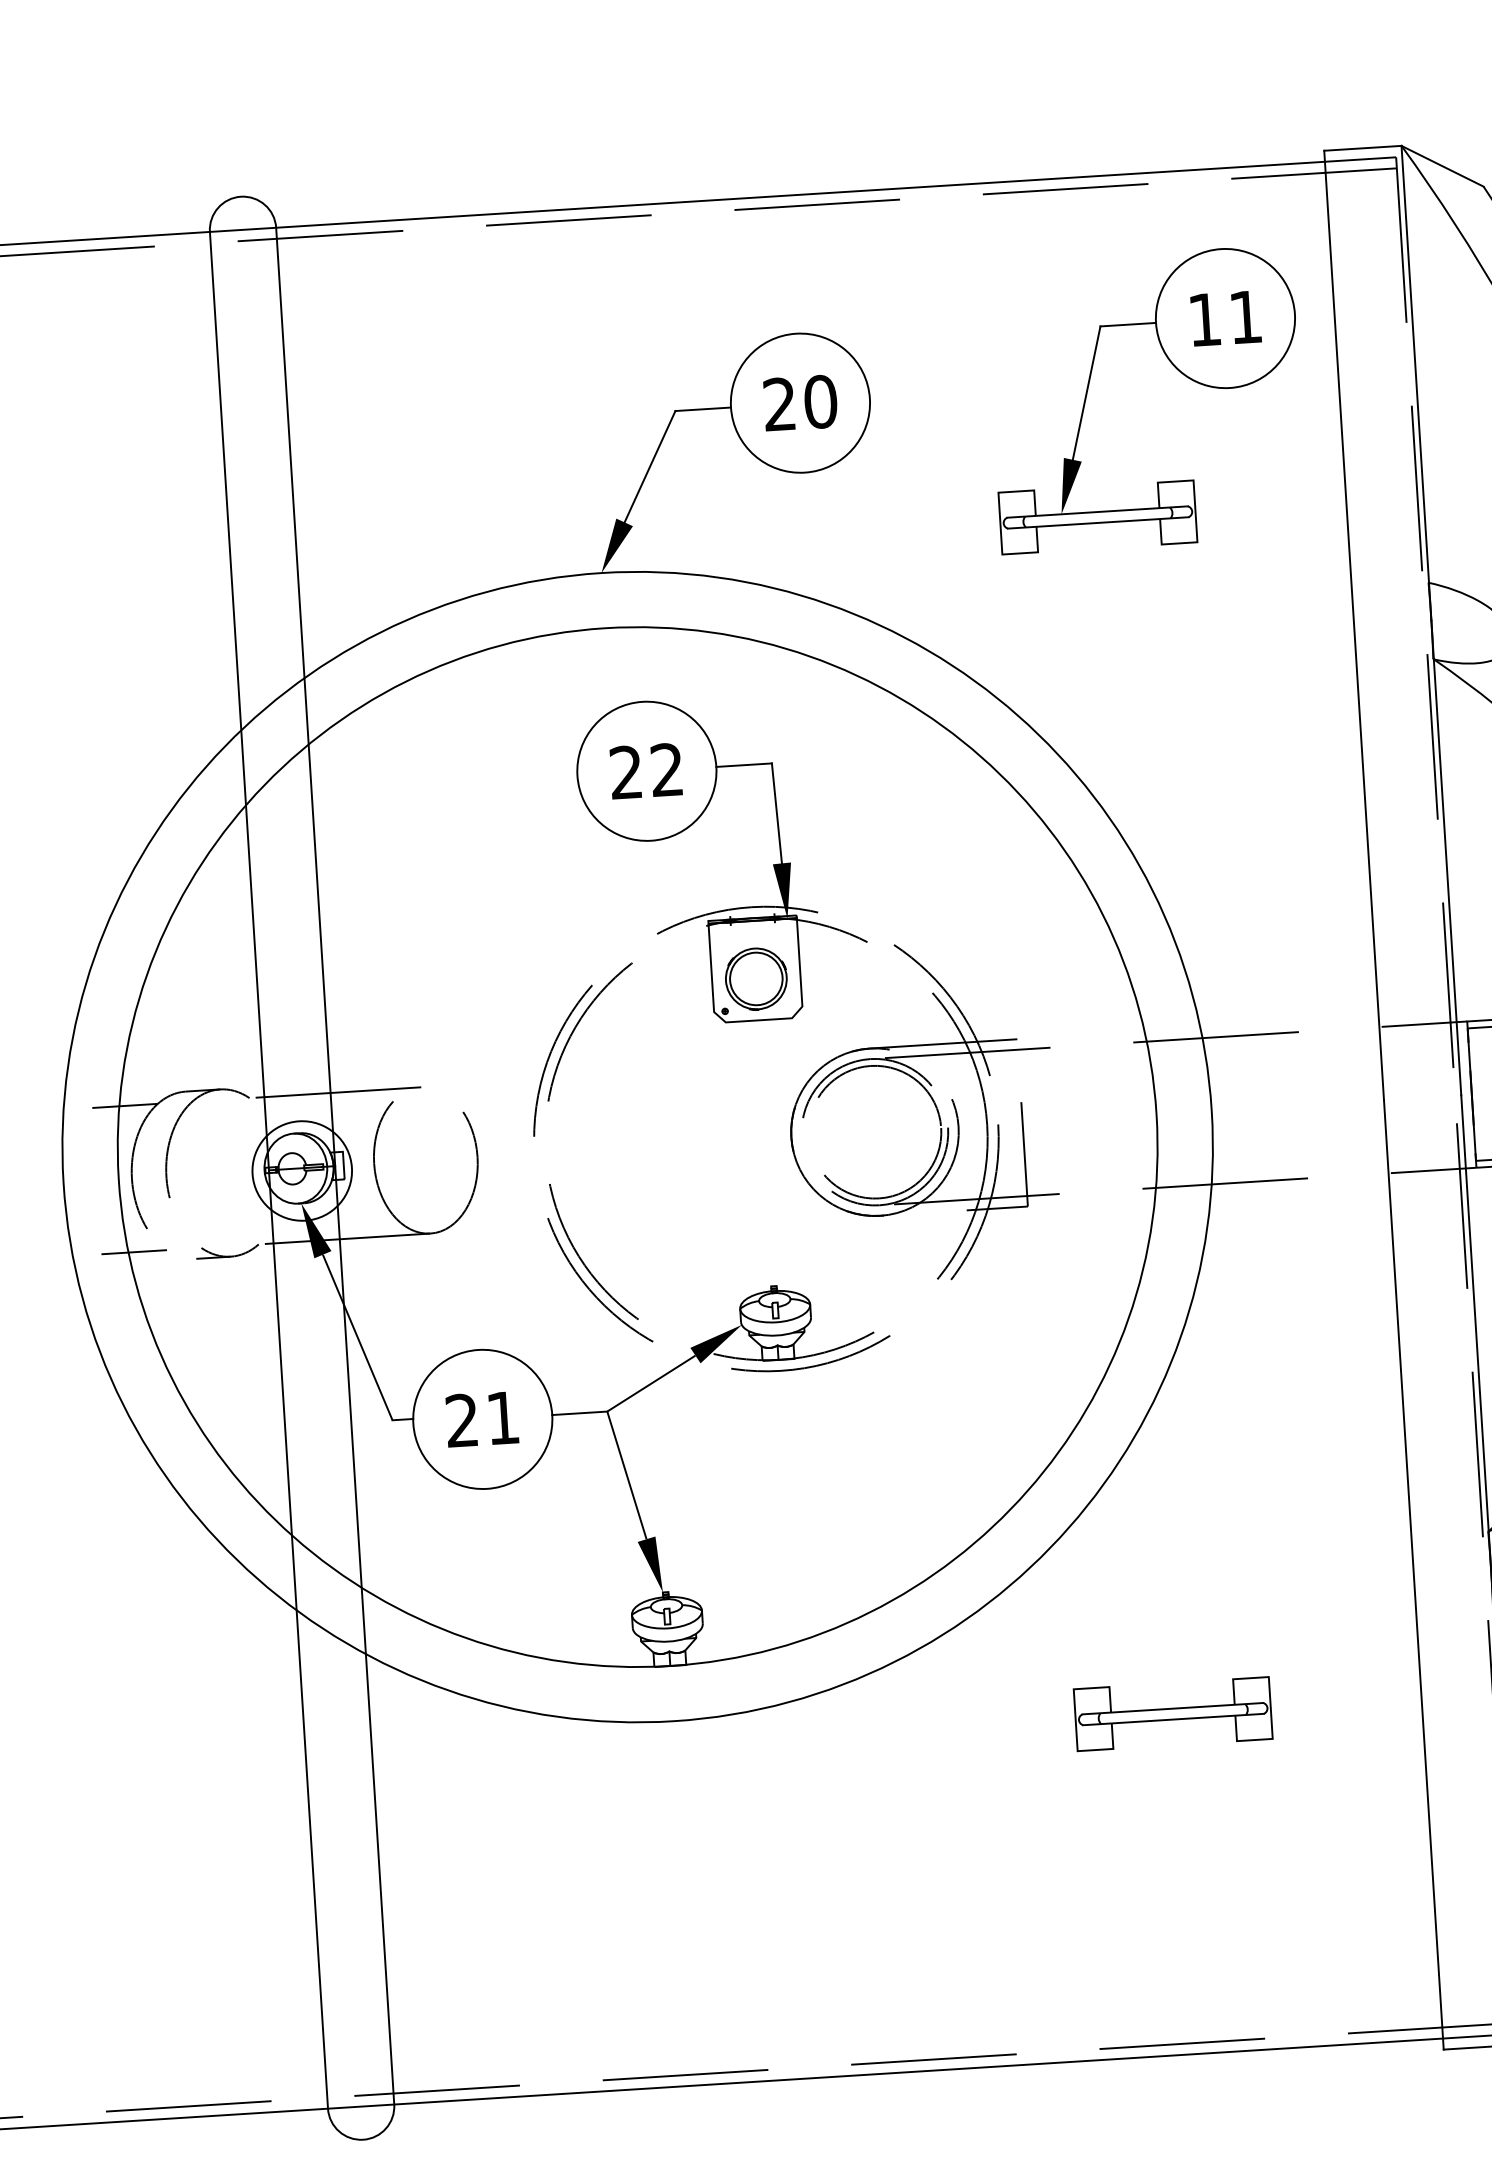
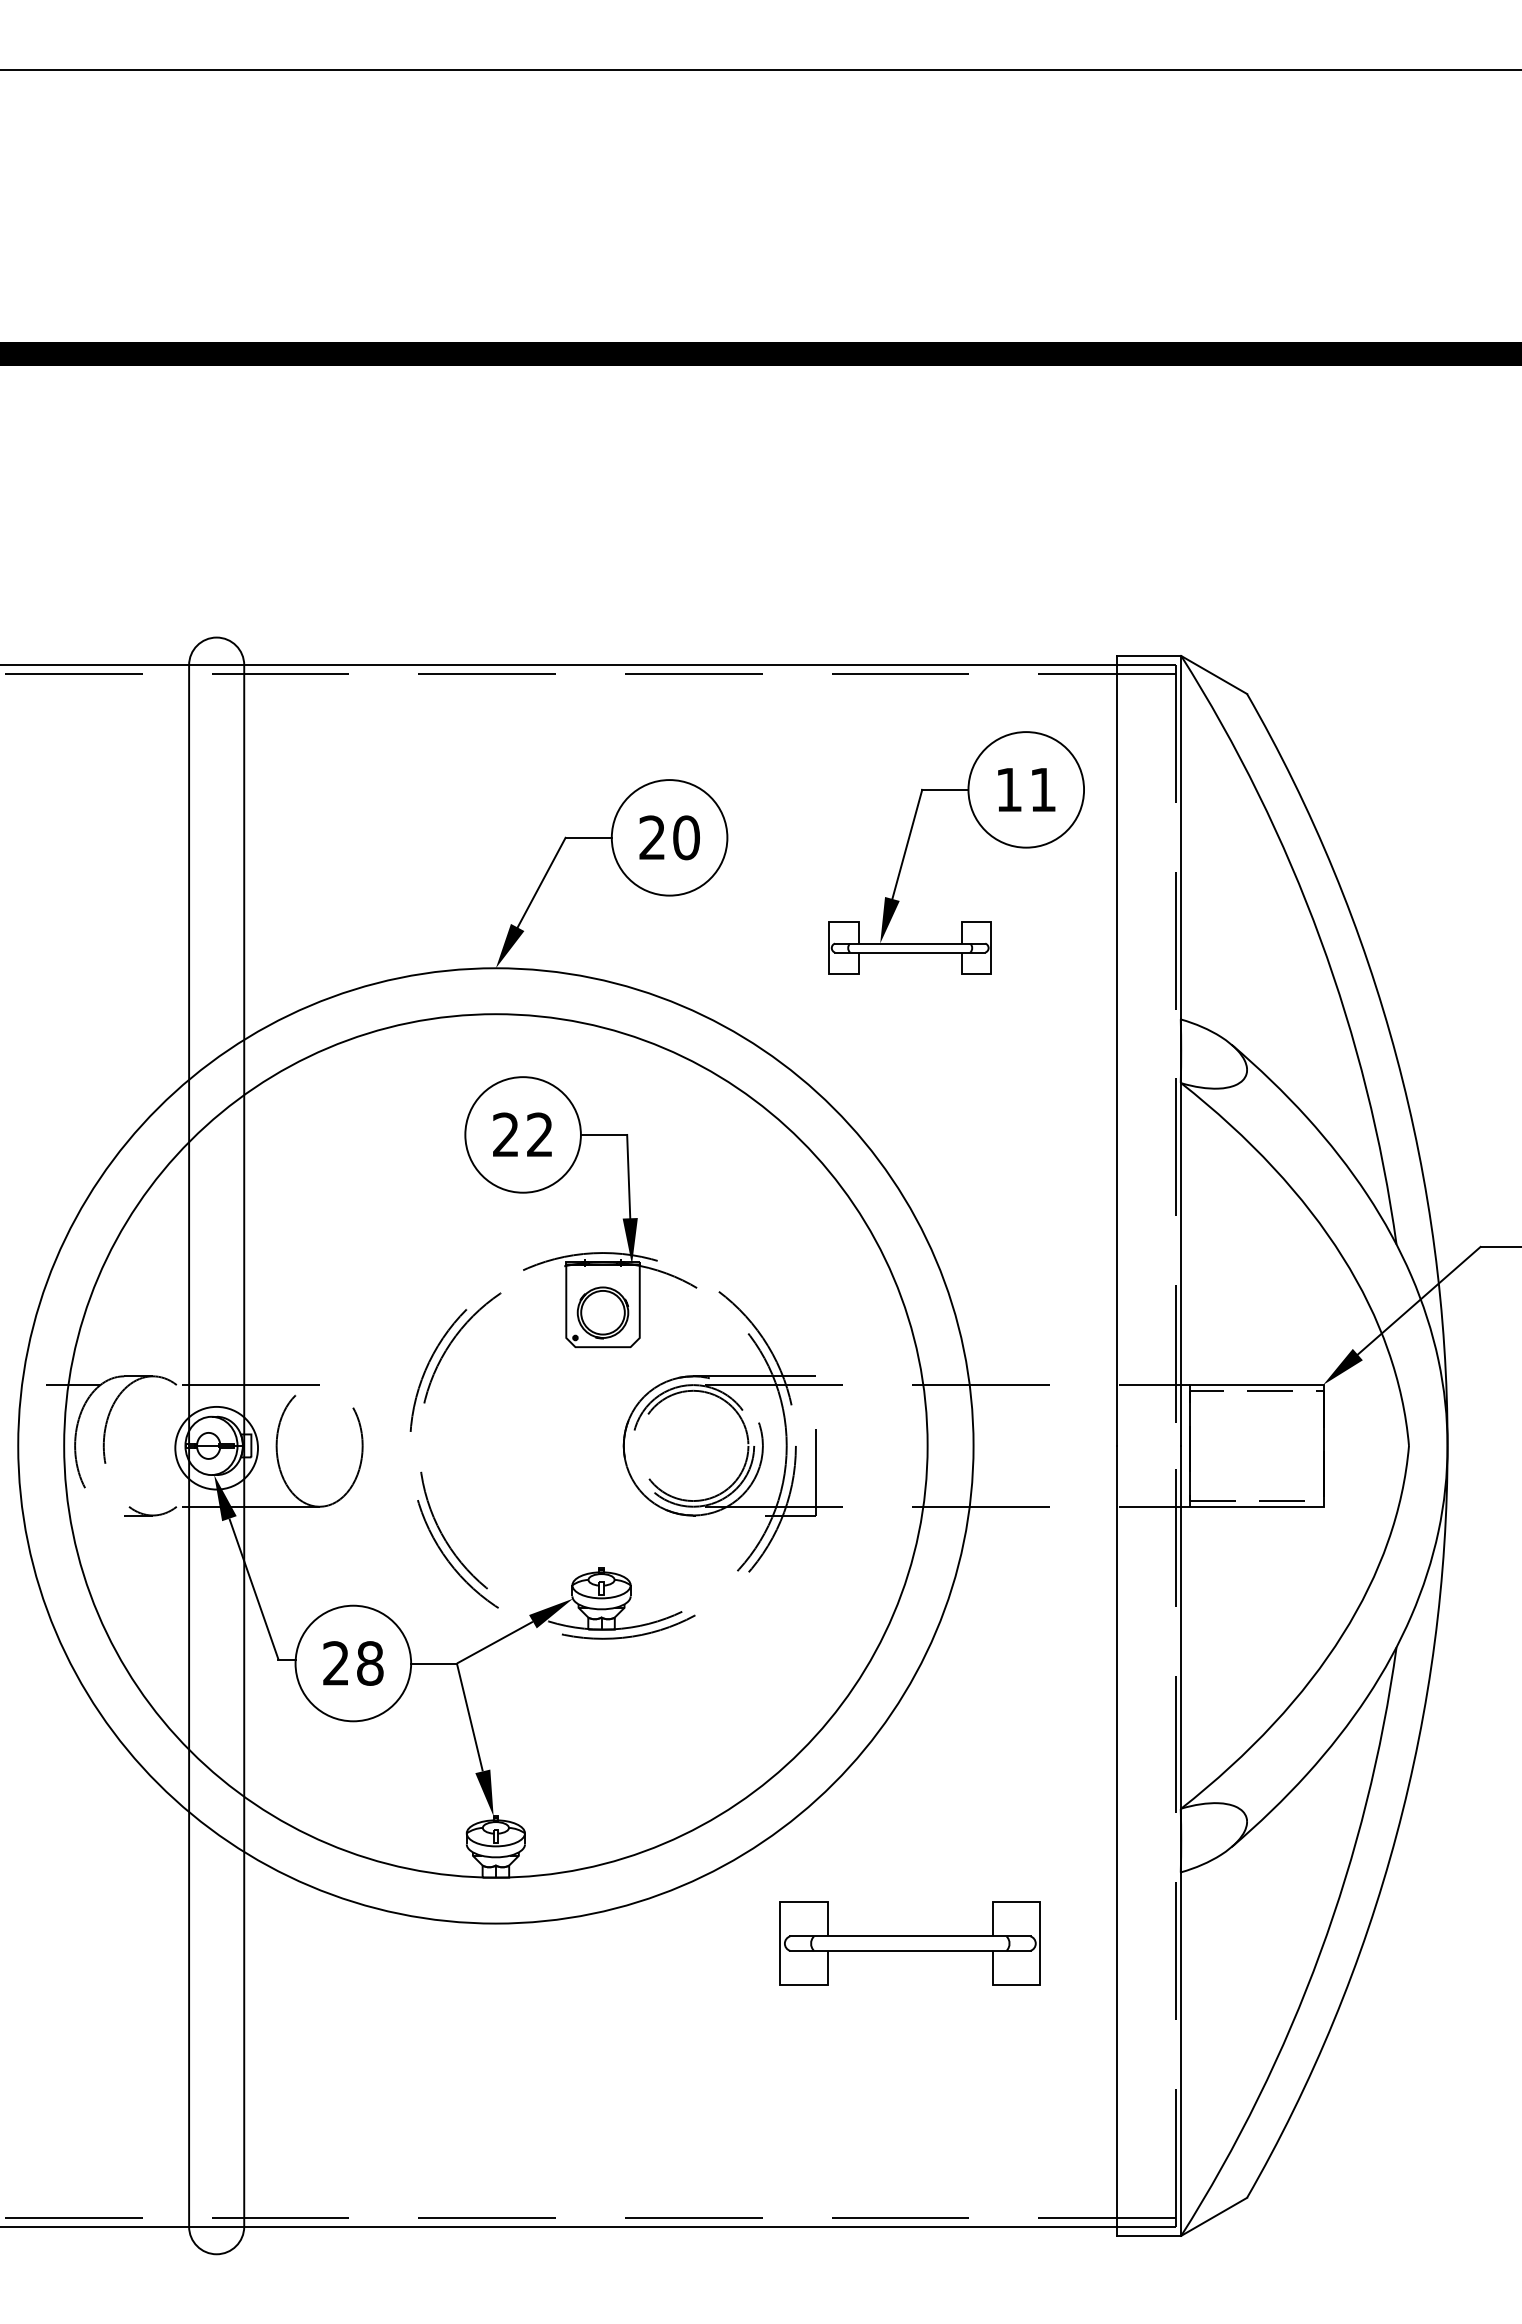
line: (133, 1251) -> (72, 1506), removed
text: (503, 1418) -> (370, 1663), 21 -> 28
part: (1172, 1713) -> (909, 1943), size x1.6

